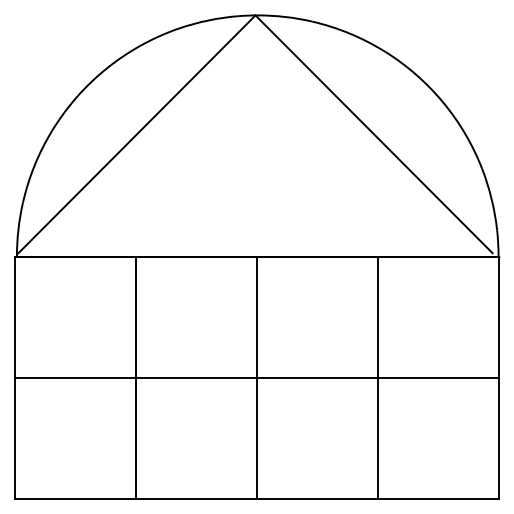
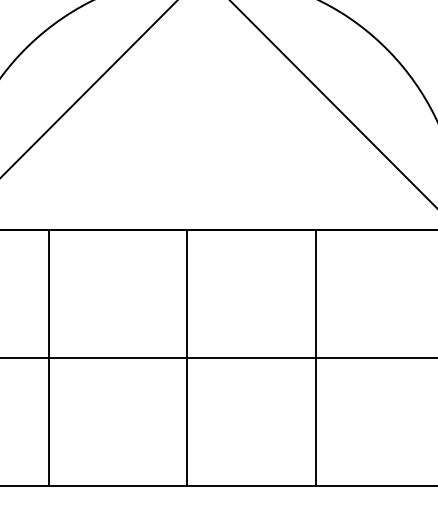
line: (136, 377) -> (48, 357), moved
line: (257, 377) -> (187, 357), moved
line: (377, 377) -> (316, 357), moved

